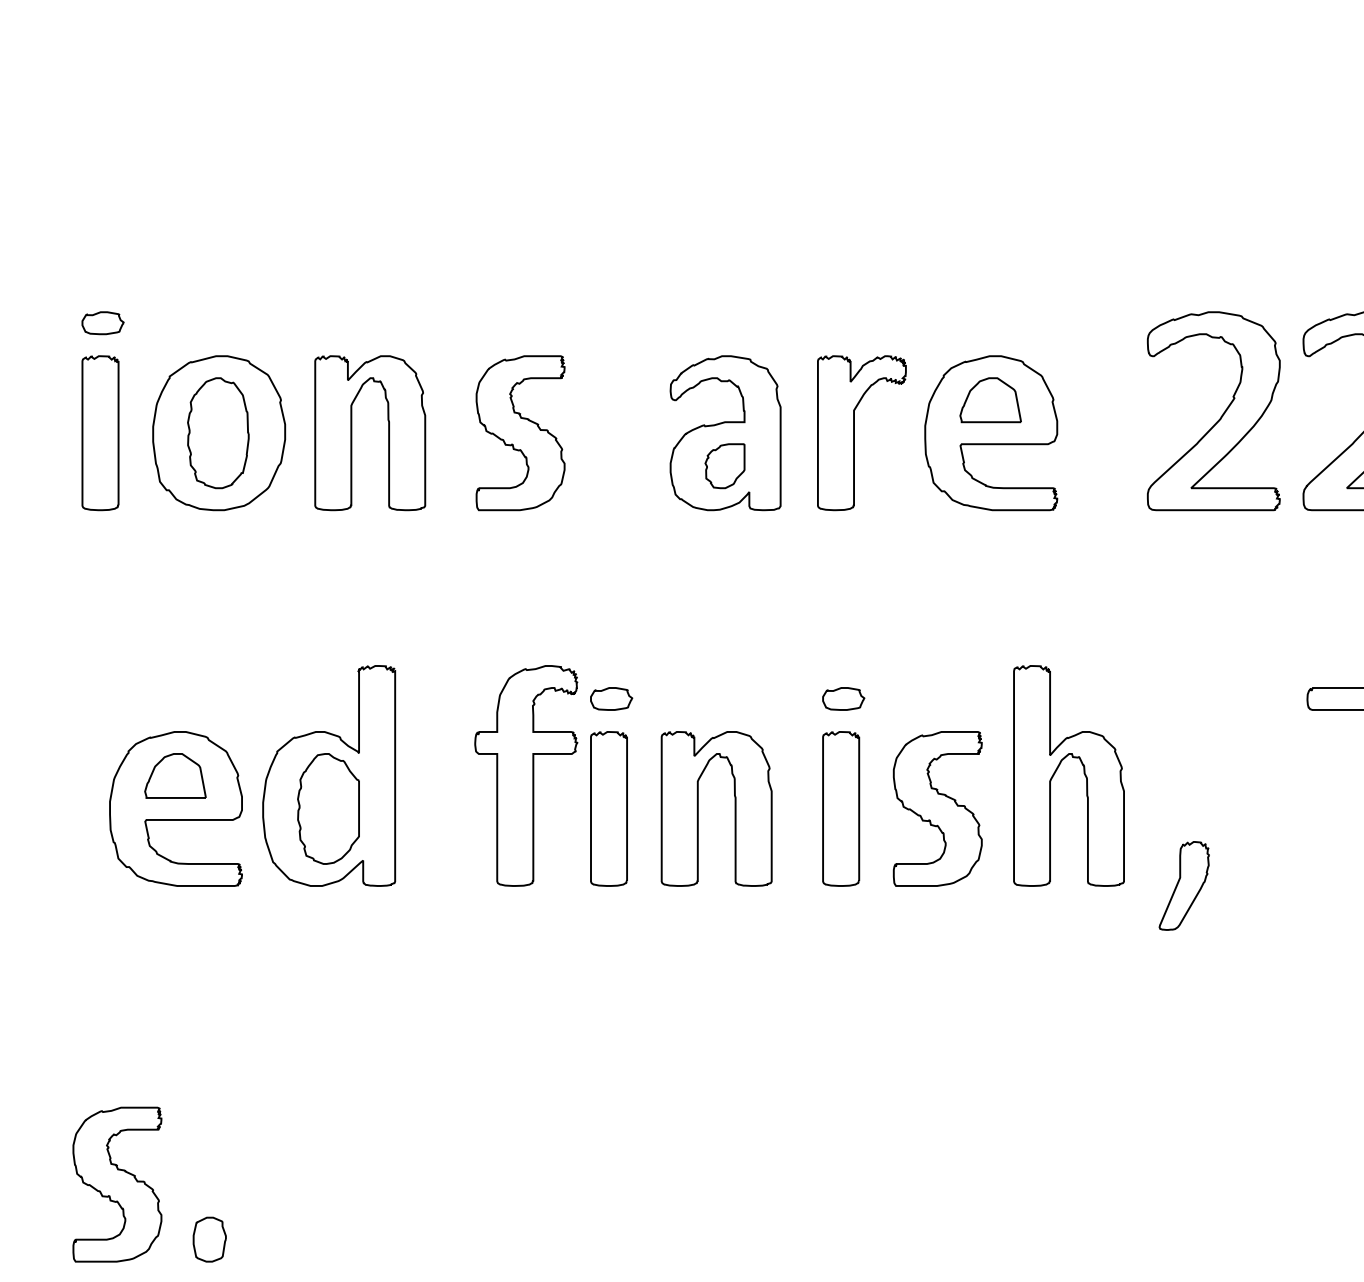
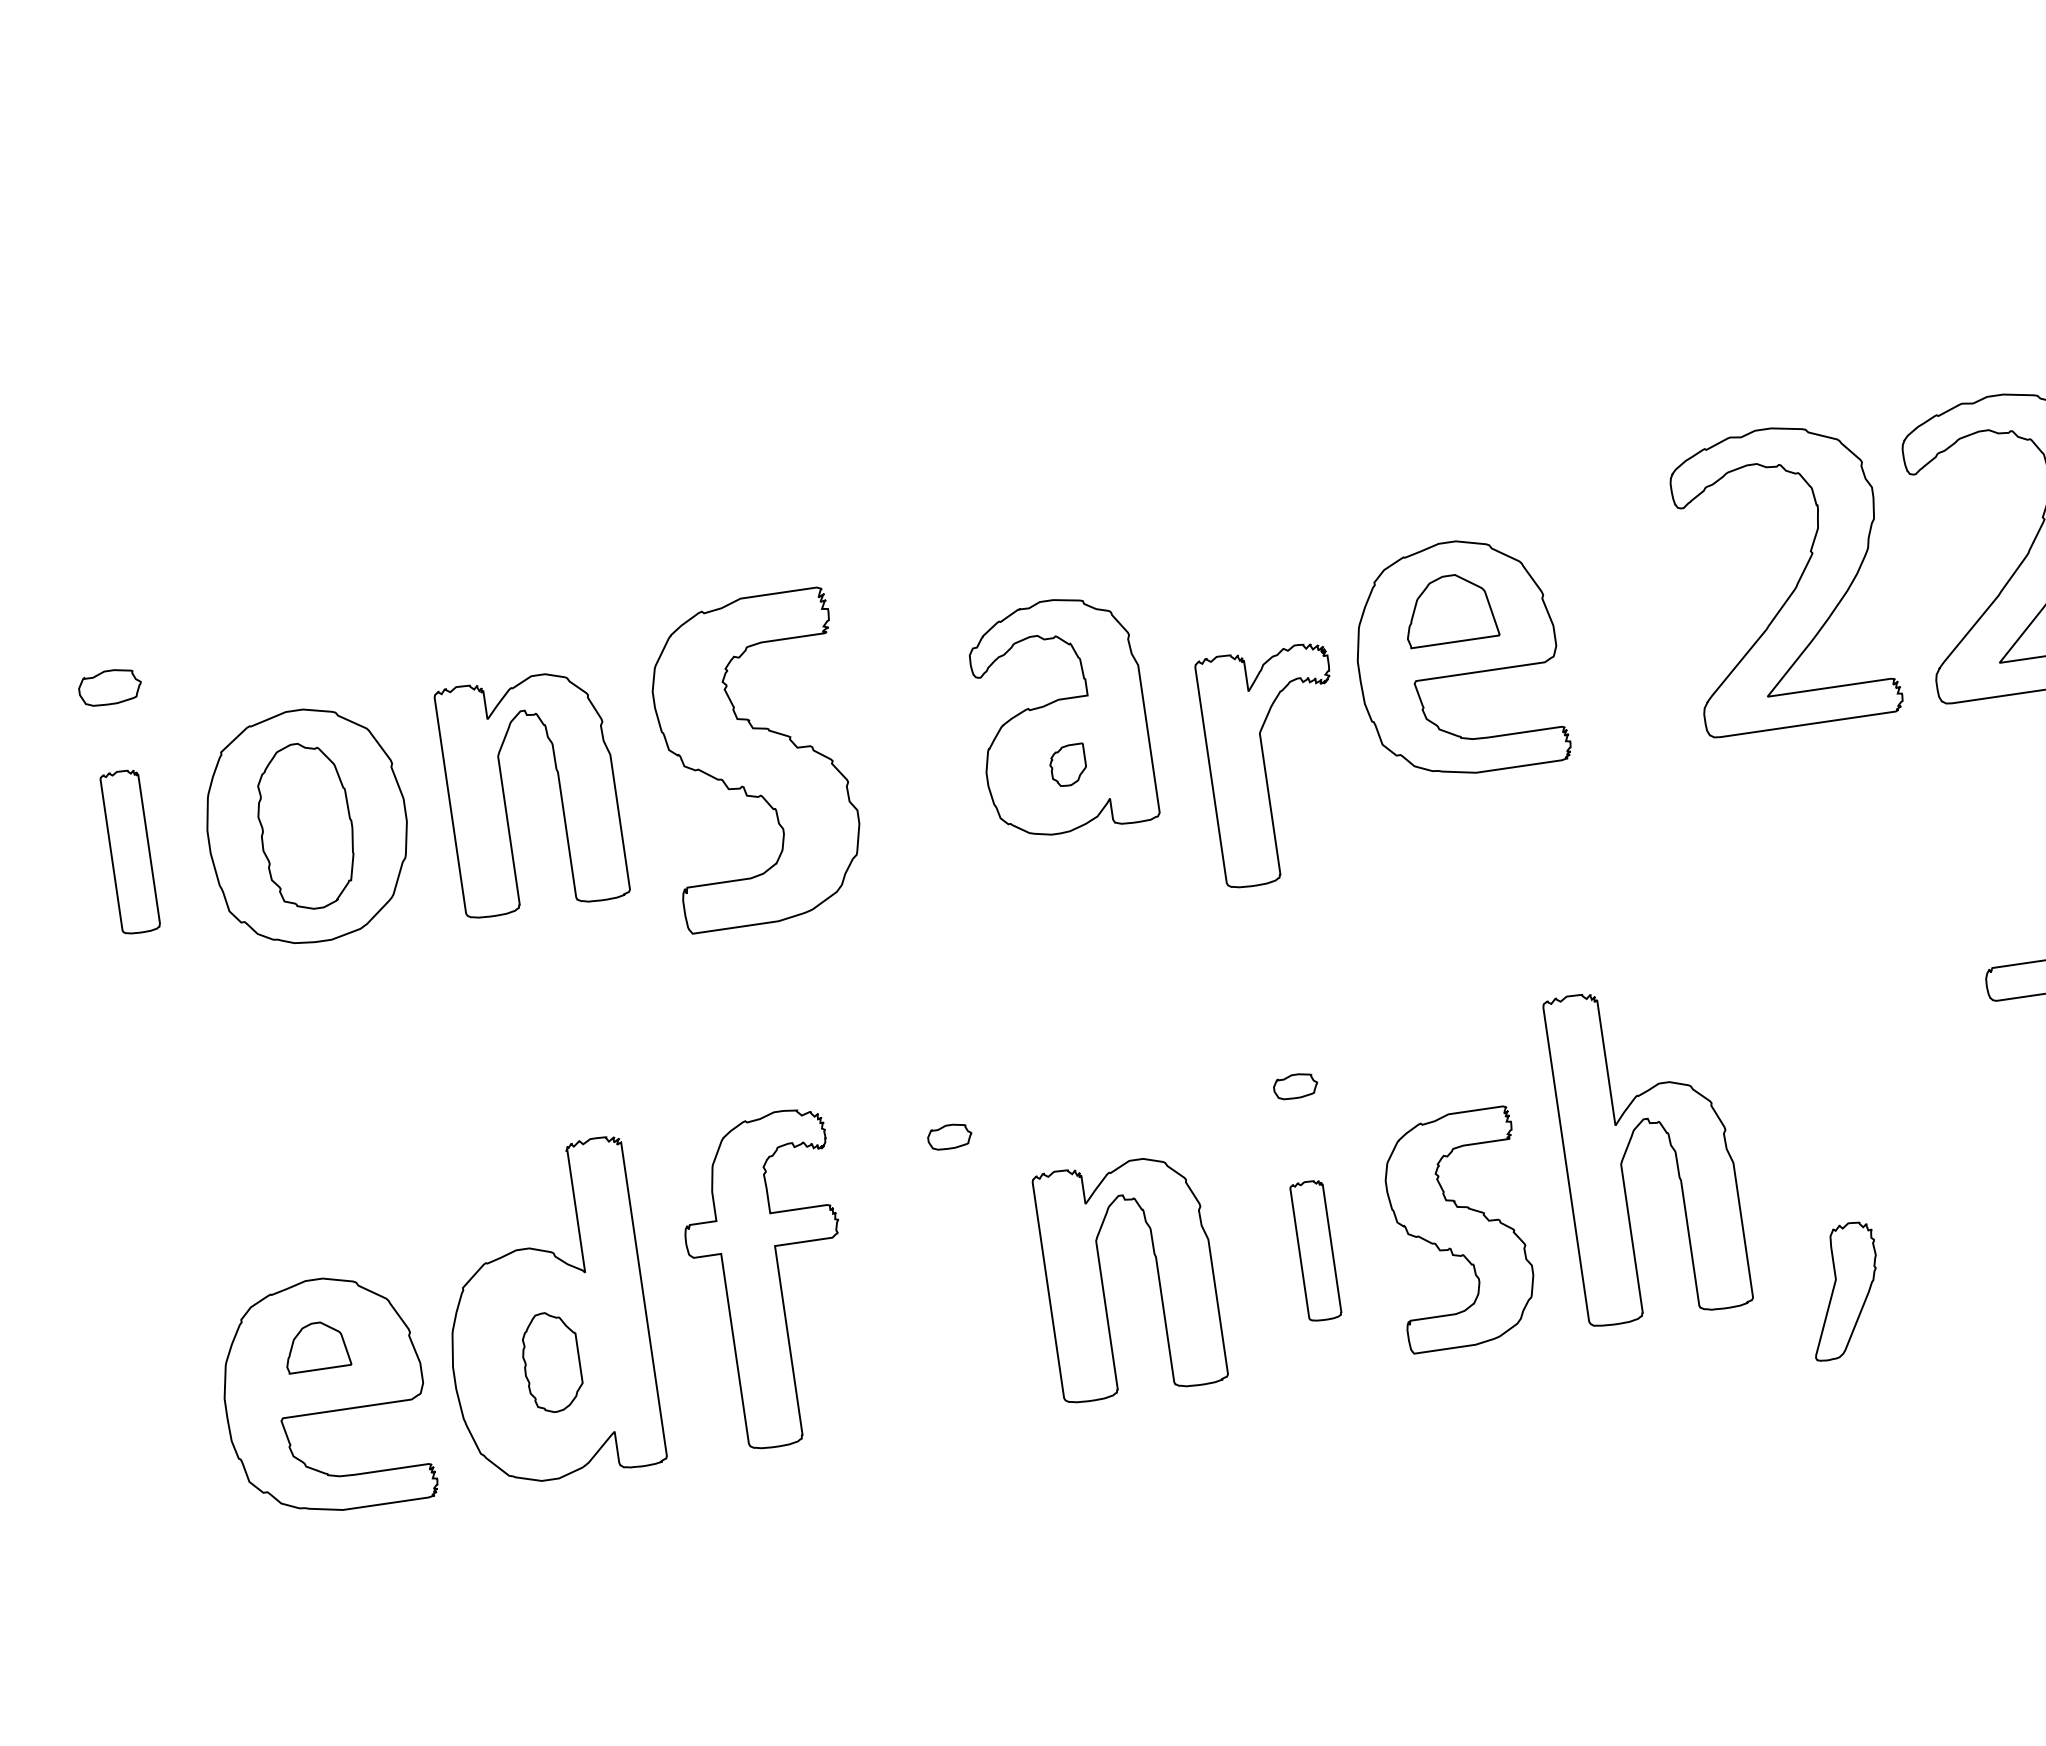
part: (100, 433) -> (130, 852), size x0.7
part: (520, 433) -> (756, 761), size x1.4
part: (854, 433) -> (1265, 767), moved
part: (724, 466) -> (1067, 765), size x0.6
part: (611, 698) -> (949, 1136), size x0.7
part: (843, 698) -> (1295, 1085), size x0.7
part: (175, 775) -> (316, 1345), size x0.7
part: (526, 775) -> (769, 1279), moved
part: (328, 808) -> (551, 1361), size x0.6
part: (608, 808) -> (968, 1300), removed
part: (841, 808) -> (1316, 1250), size x0.6

